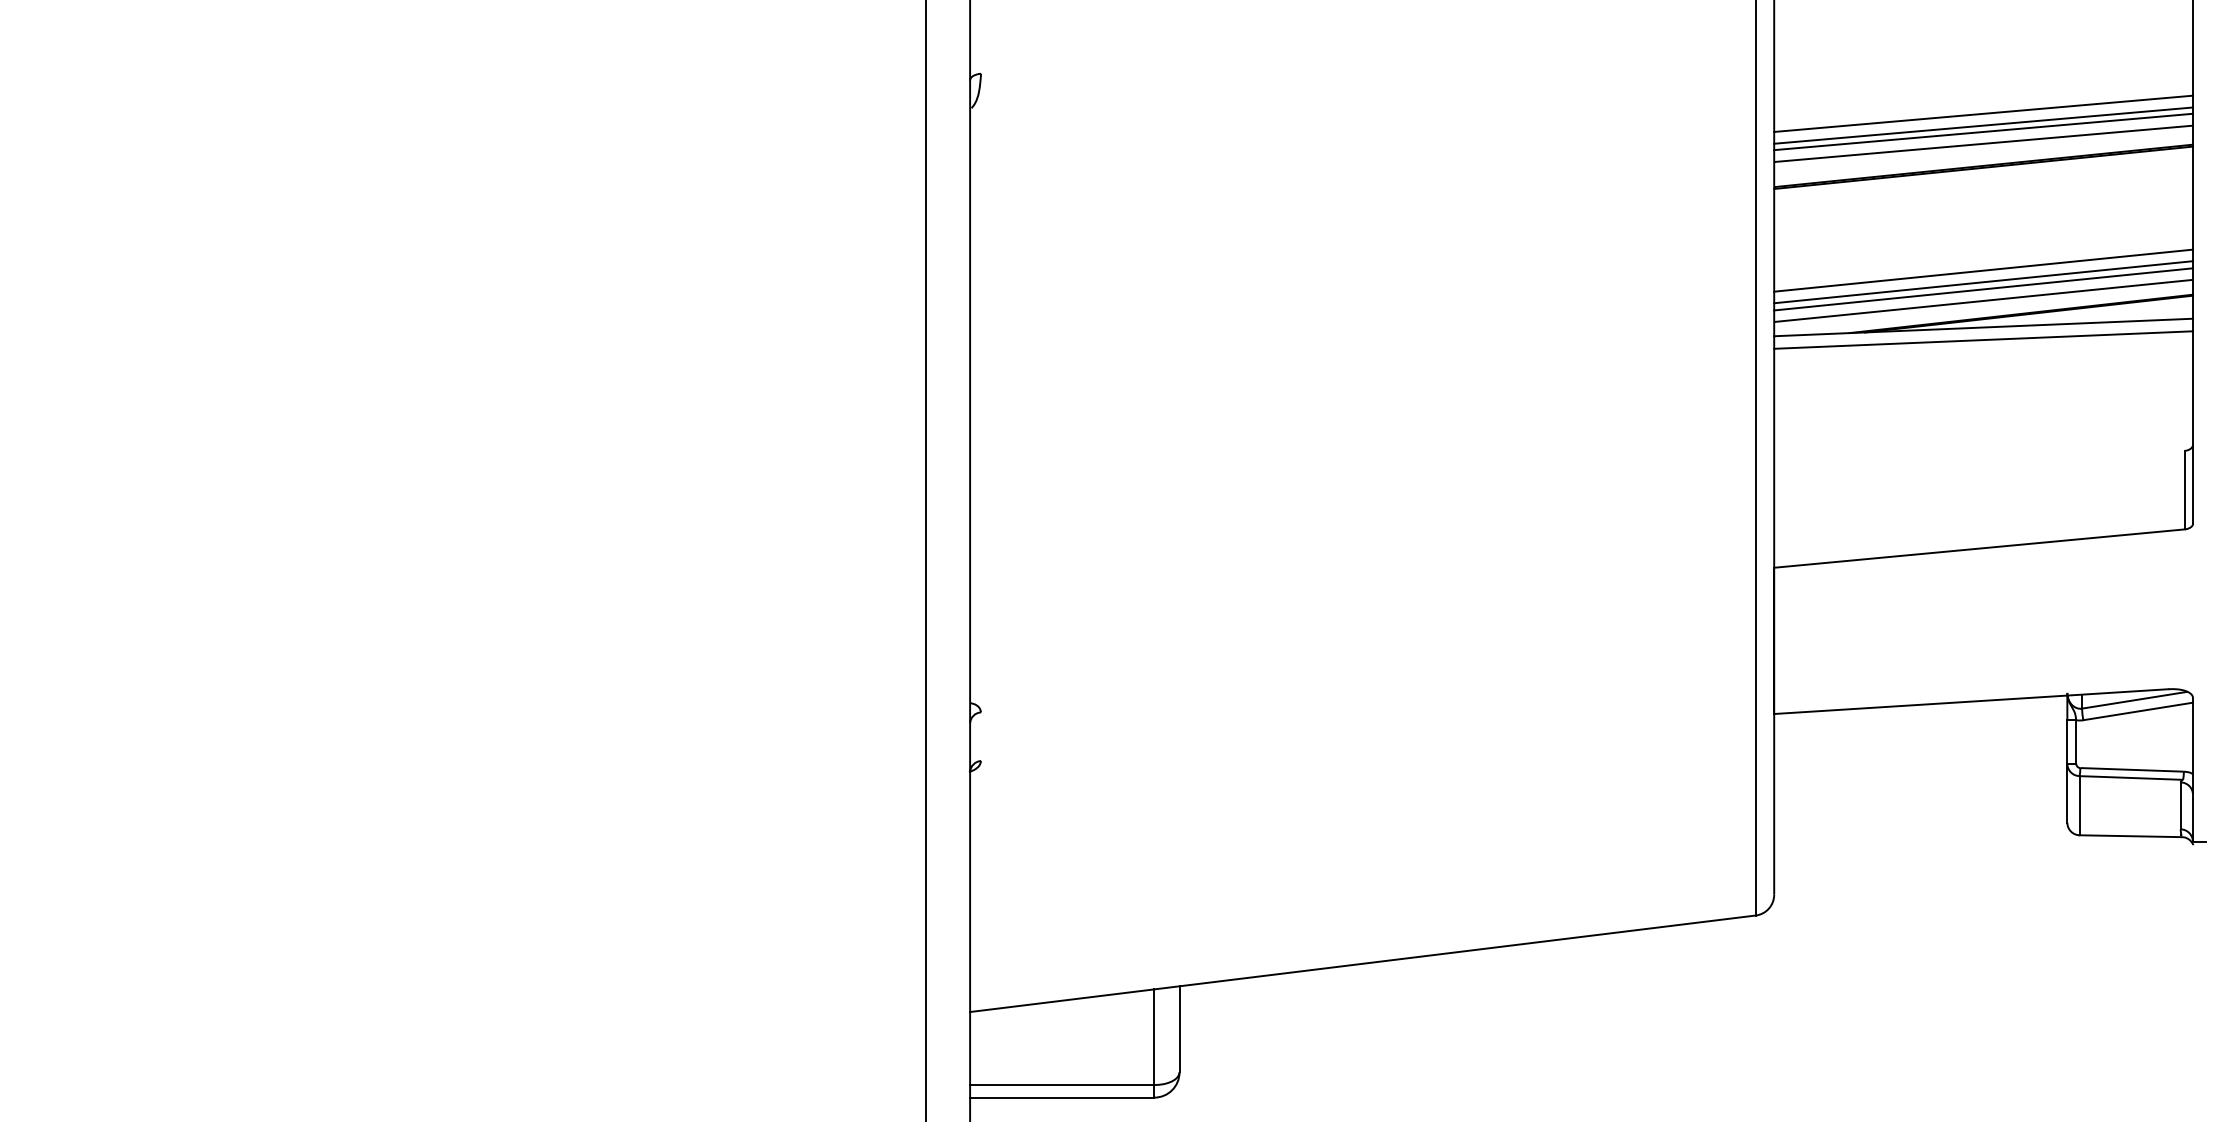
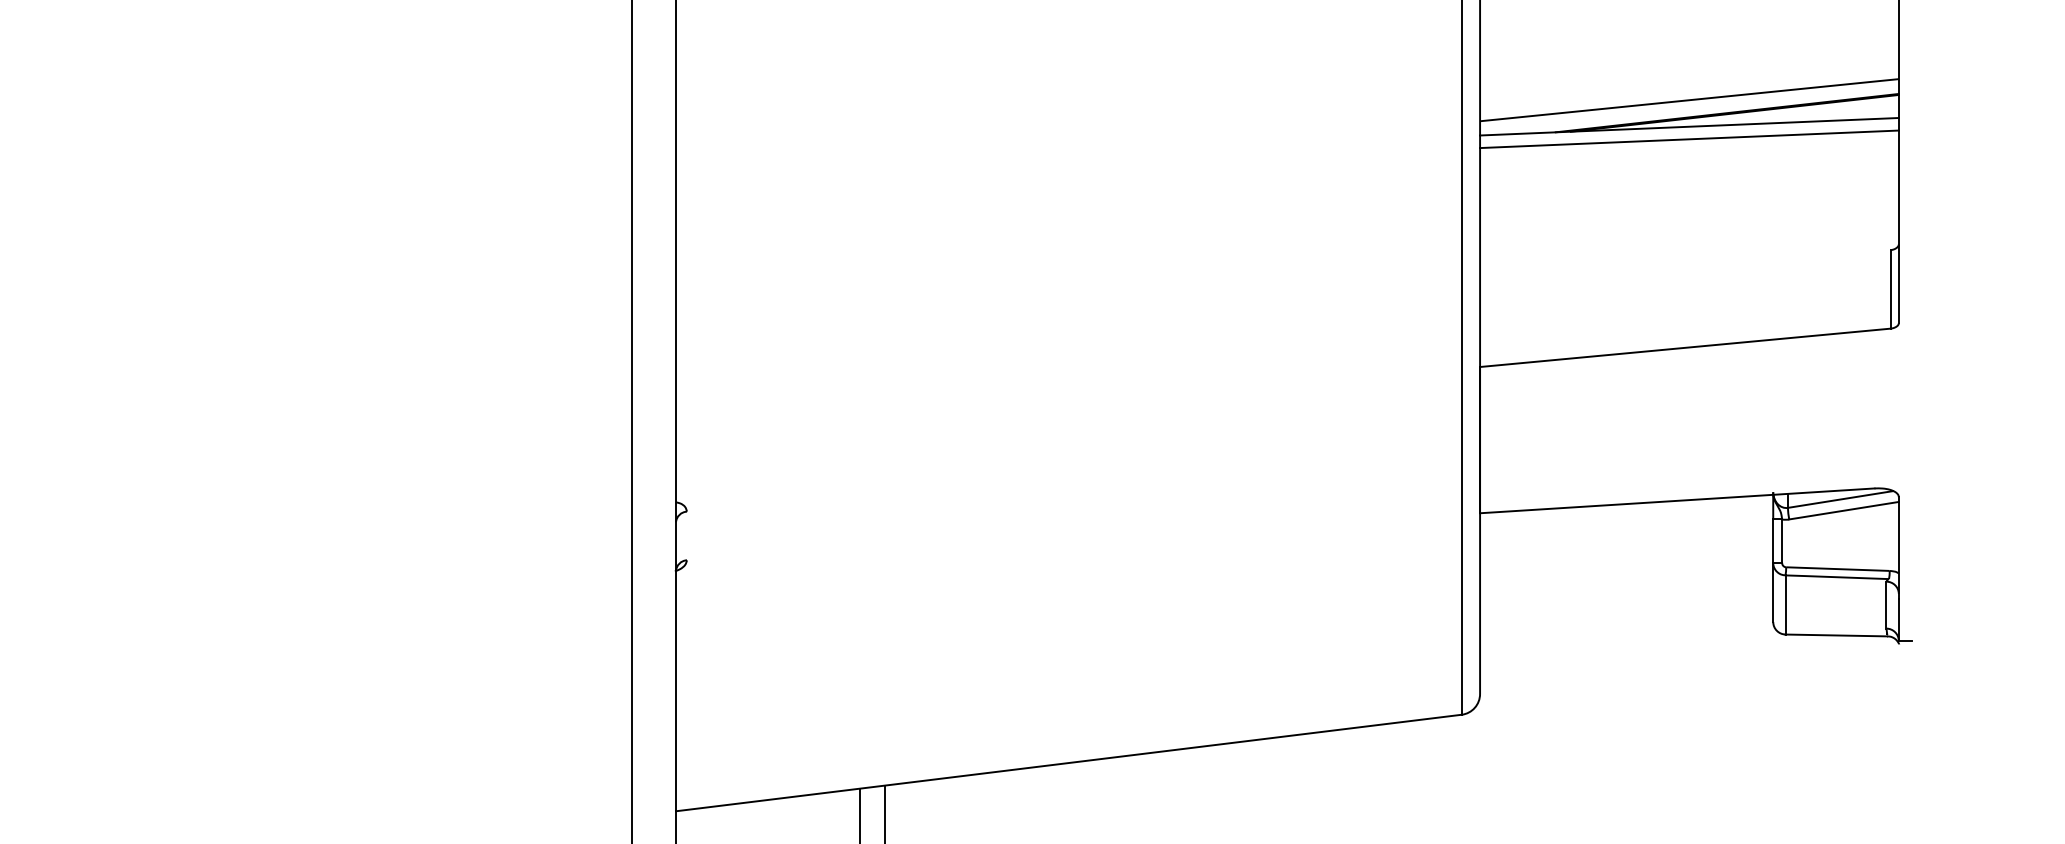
line: (1983, 270) -> (1689, 69), removed
line: (1983, 282) -> (1689, 81), removed
line: (1983, 289) -> (1689, 88), removed

